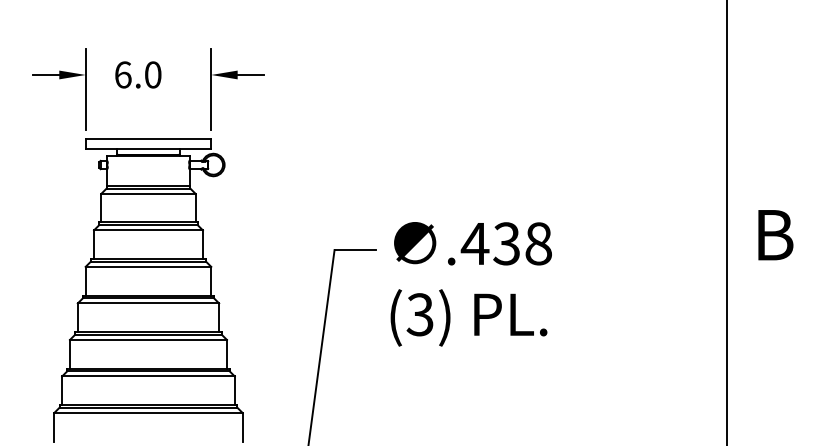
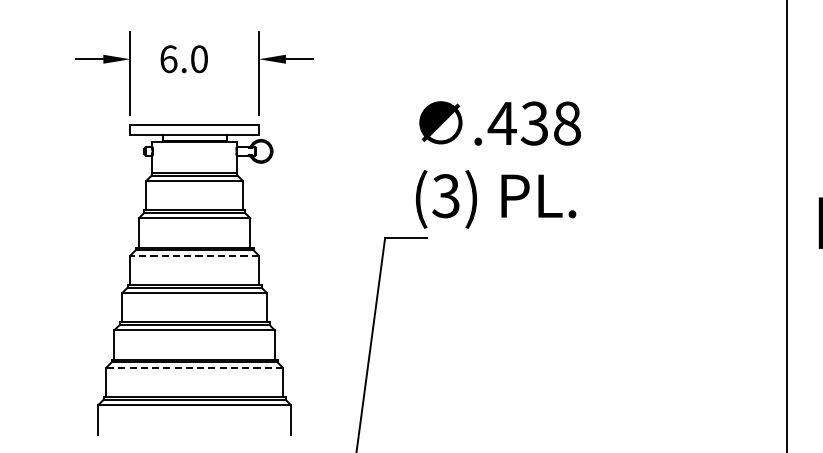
line: (148, 266) -> (194, 255), solid -> dashed
text: (470, 284) -> (497, 165), moved
line: (147, 376) -> (193, 367), solid -> dashed

